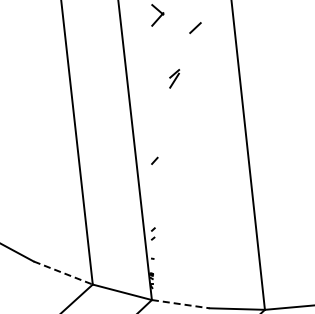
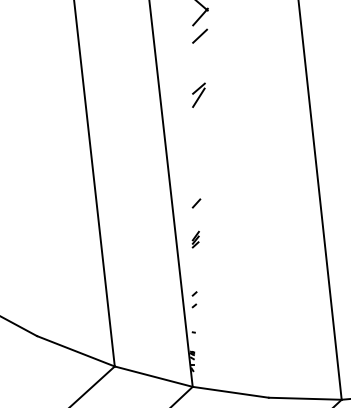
line: (195, 27) -> (200, 35), moved
part: (174, 78) -> (198, 94), moved
part: (154, 188) -> (196, 239), added
line: (63, 273) -> (76, 351), dashed -> solid
line: (181, 304) -> (231, 392), dashed -> solid

